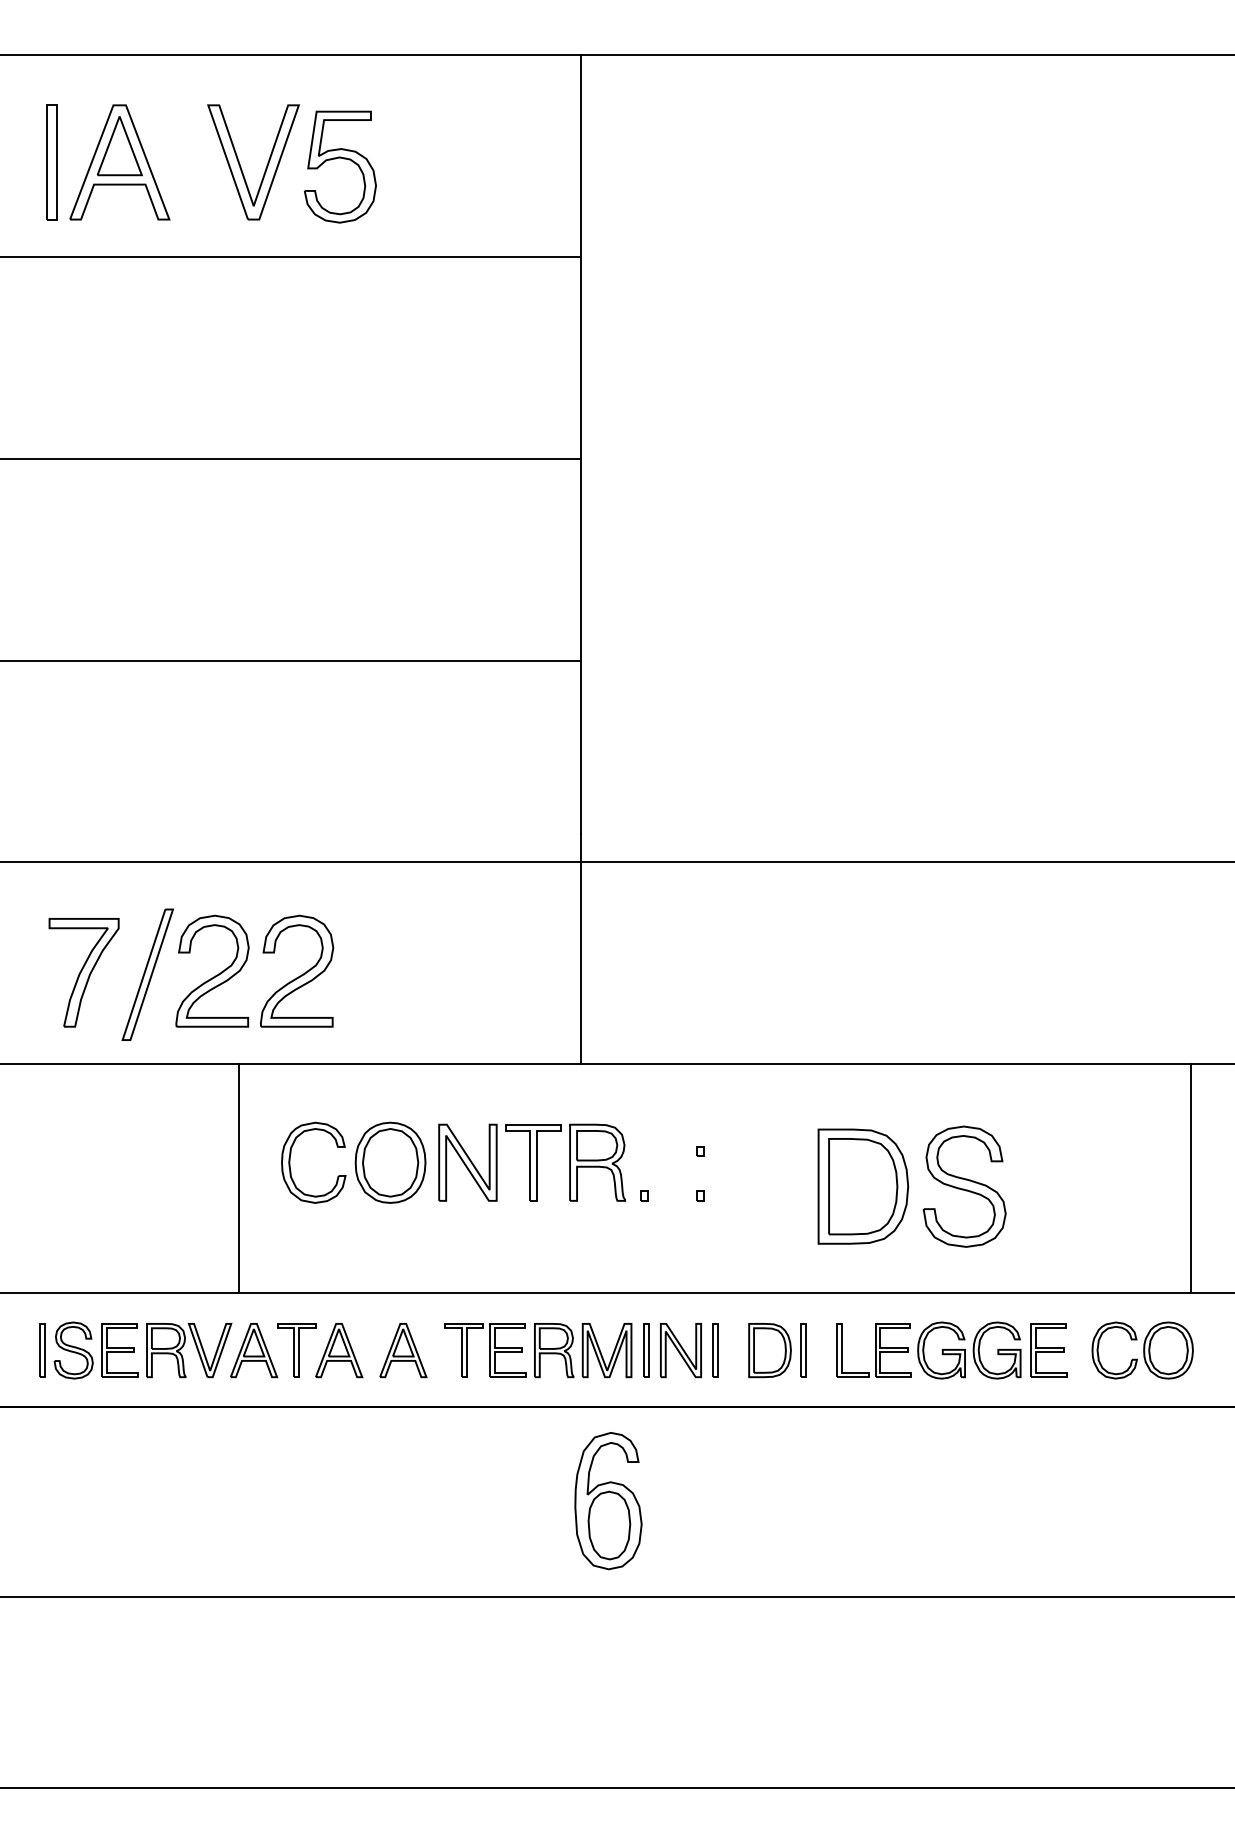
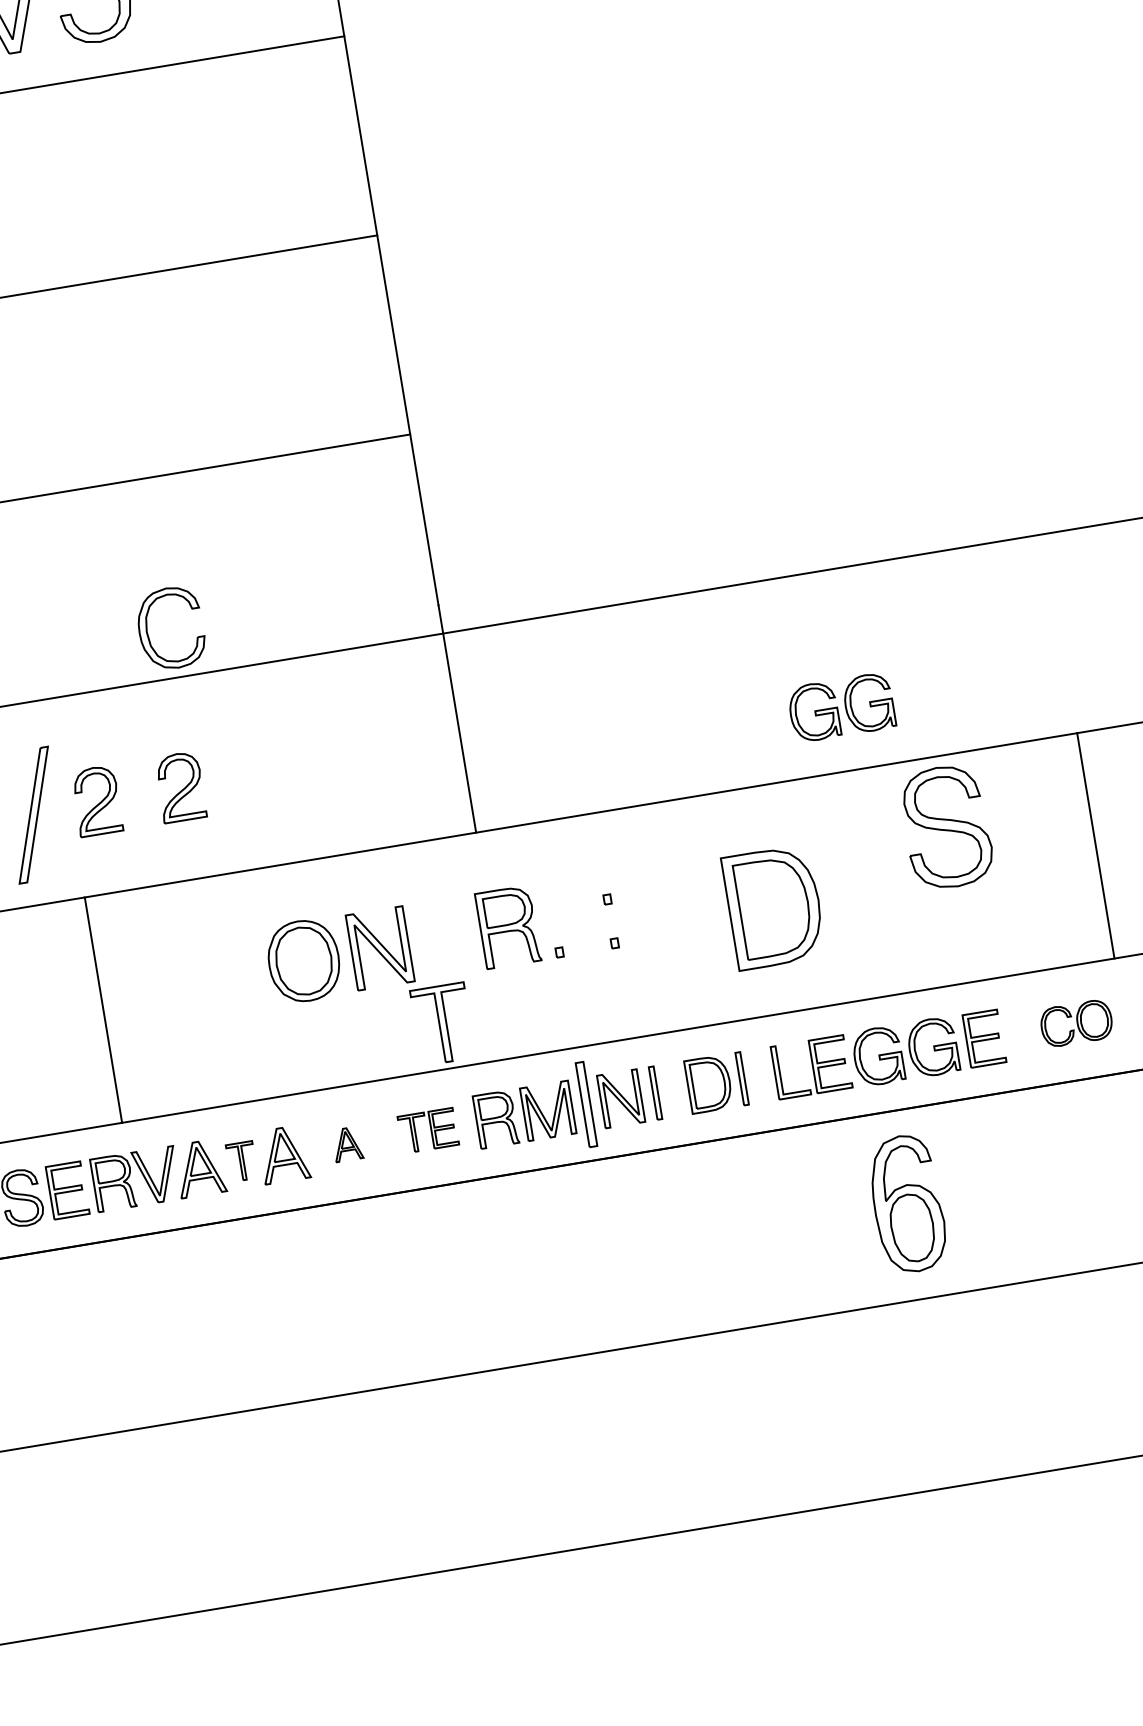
part: (212, 970) -> (96, 800), size x0.6
part: (297, 970) -> (180, 786), size x0.6
part: (962, 1000) -> (841, 707), added
part: (290, 1162) -> (148, 631), moved
part: (533, 1162) -> (443, 1023), moved
line: (238, 1178) -> (103, 1010), moved
part: (964, 1186) -> (946, 826), moved
part: (296, 1350) -> (241, 1161), size x0.7
part: (403, 1350) -> (347, 1144), size x0.6
part: (485, 1350) -> (428, 1130), size x0.7
part: (646, 1350) -> (587, 1104), size x1.6
part: (1142, 1350) -> (1076, 1023), size x0.7
part: (608, 1501) -> (907, 1204), moved

